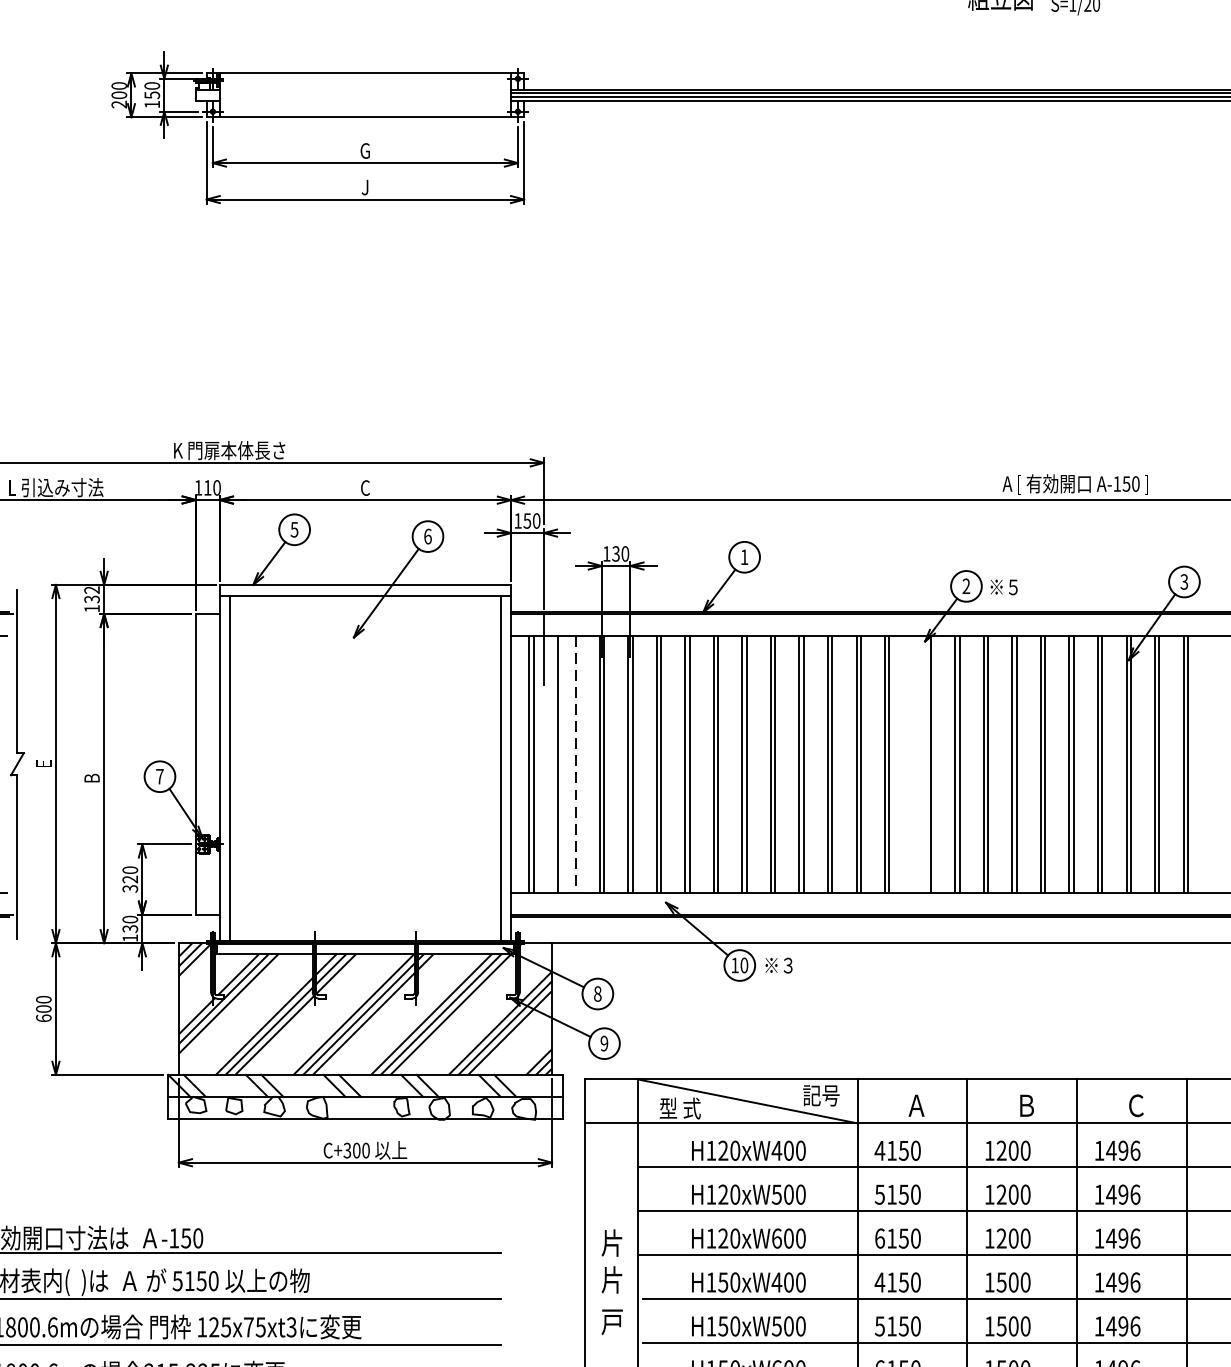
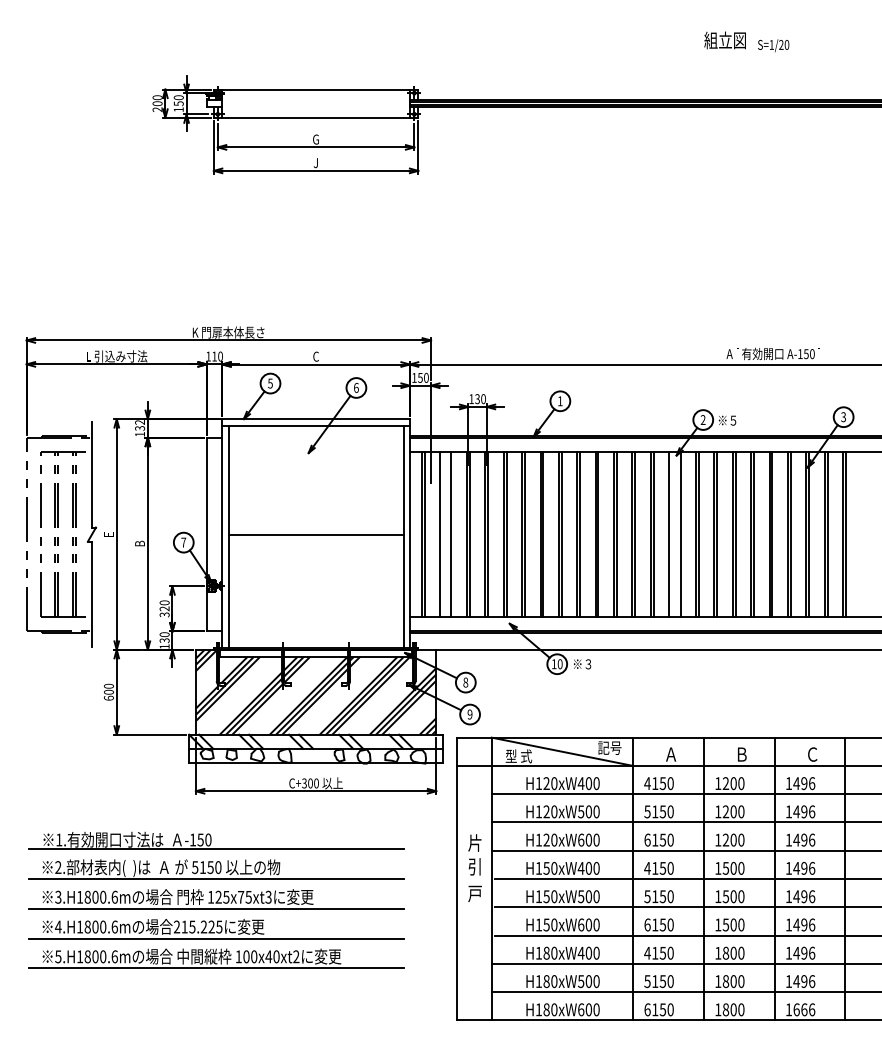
line: (575, 764) -> (451, 534), dashed -> solid
line: (914, 764) -> (669, 534), added
line: (364, 765) -> (315, 535), added
text: (611, 1279) -> (474, 866), 片 -> 引

